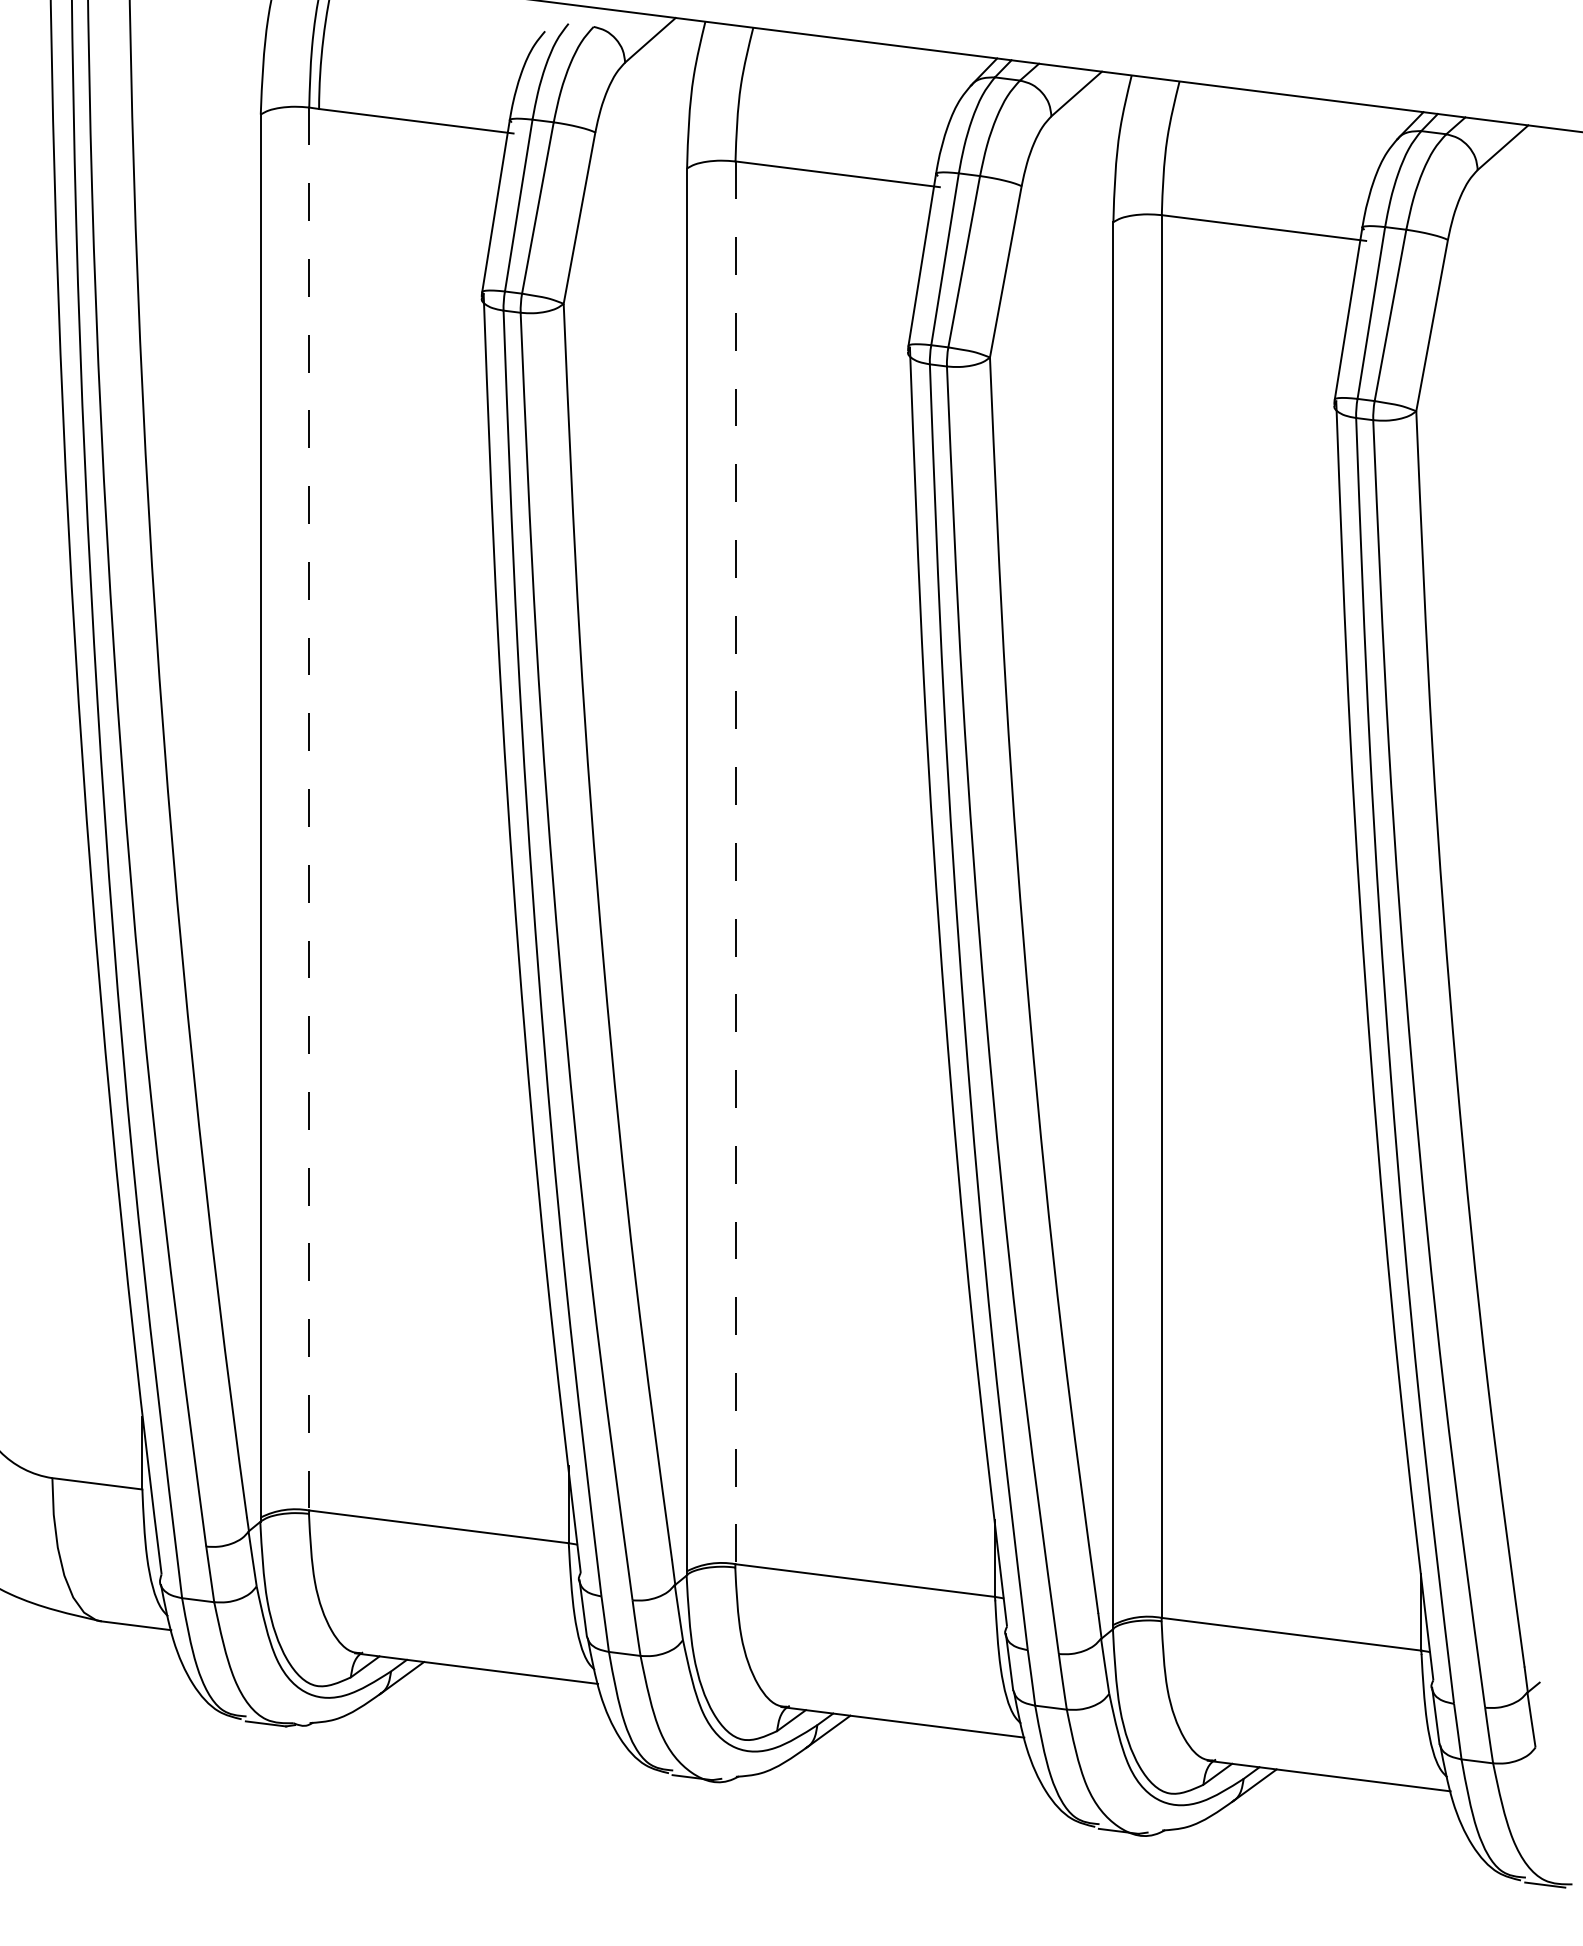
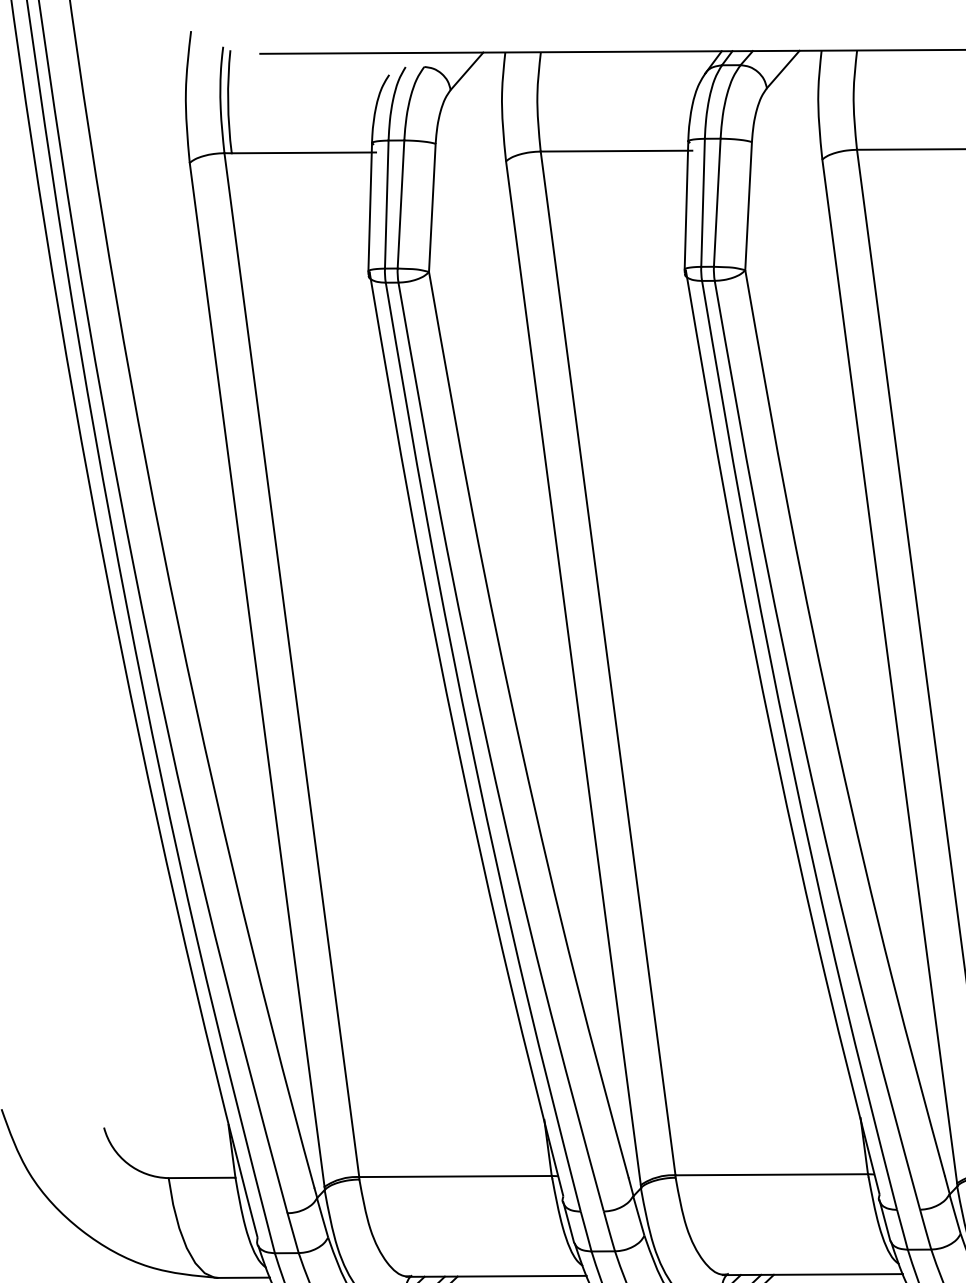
line: (309, 809) -> (292, 665), dashed -> solid
line: (735, 863) -> (608, 663), dashed -> solid

